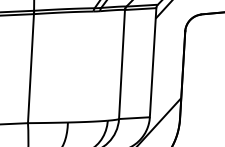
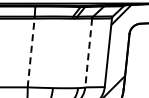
line: (121, 63) -> (88, 52), solid -> dashed
line: (31, 66) -> (31, 51), solid -> dashed

